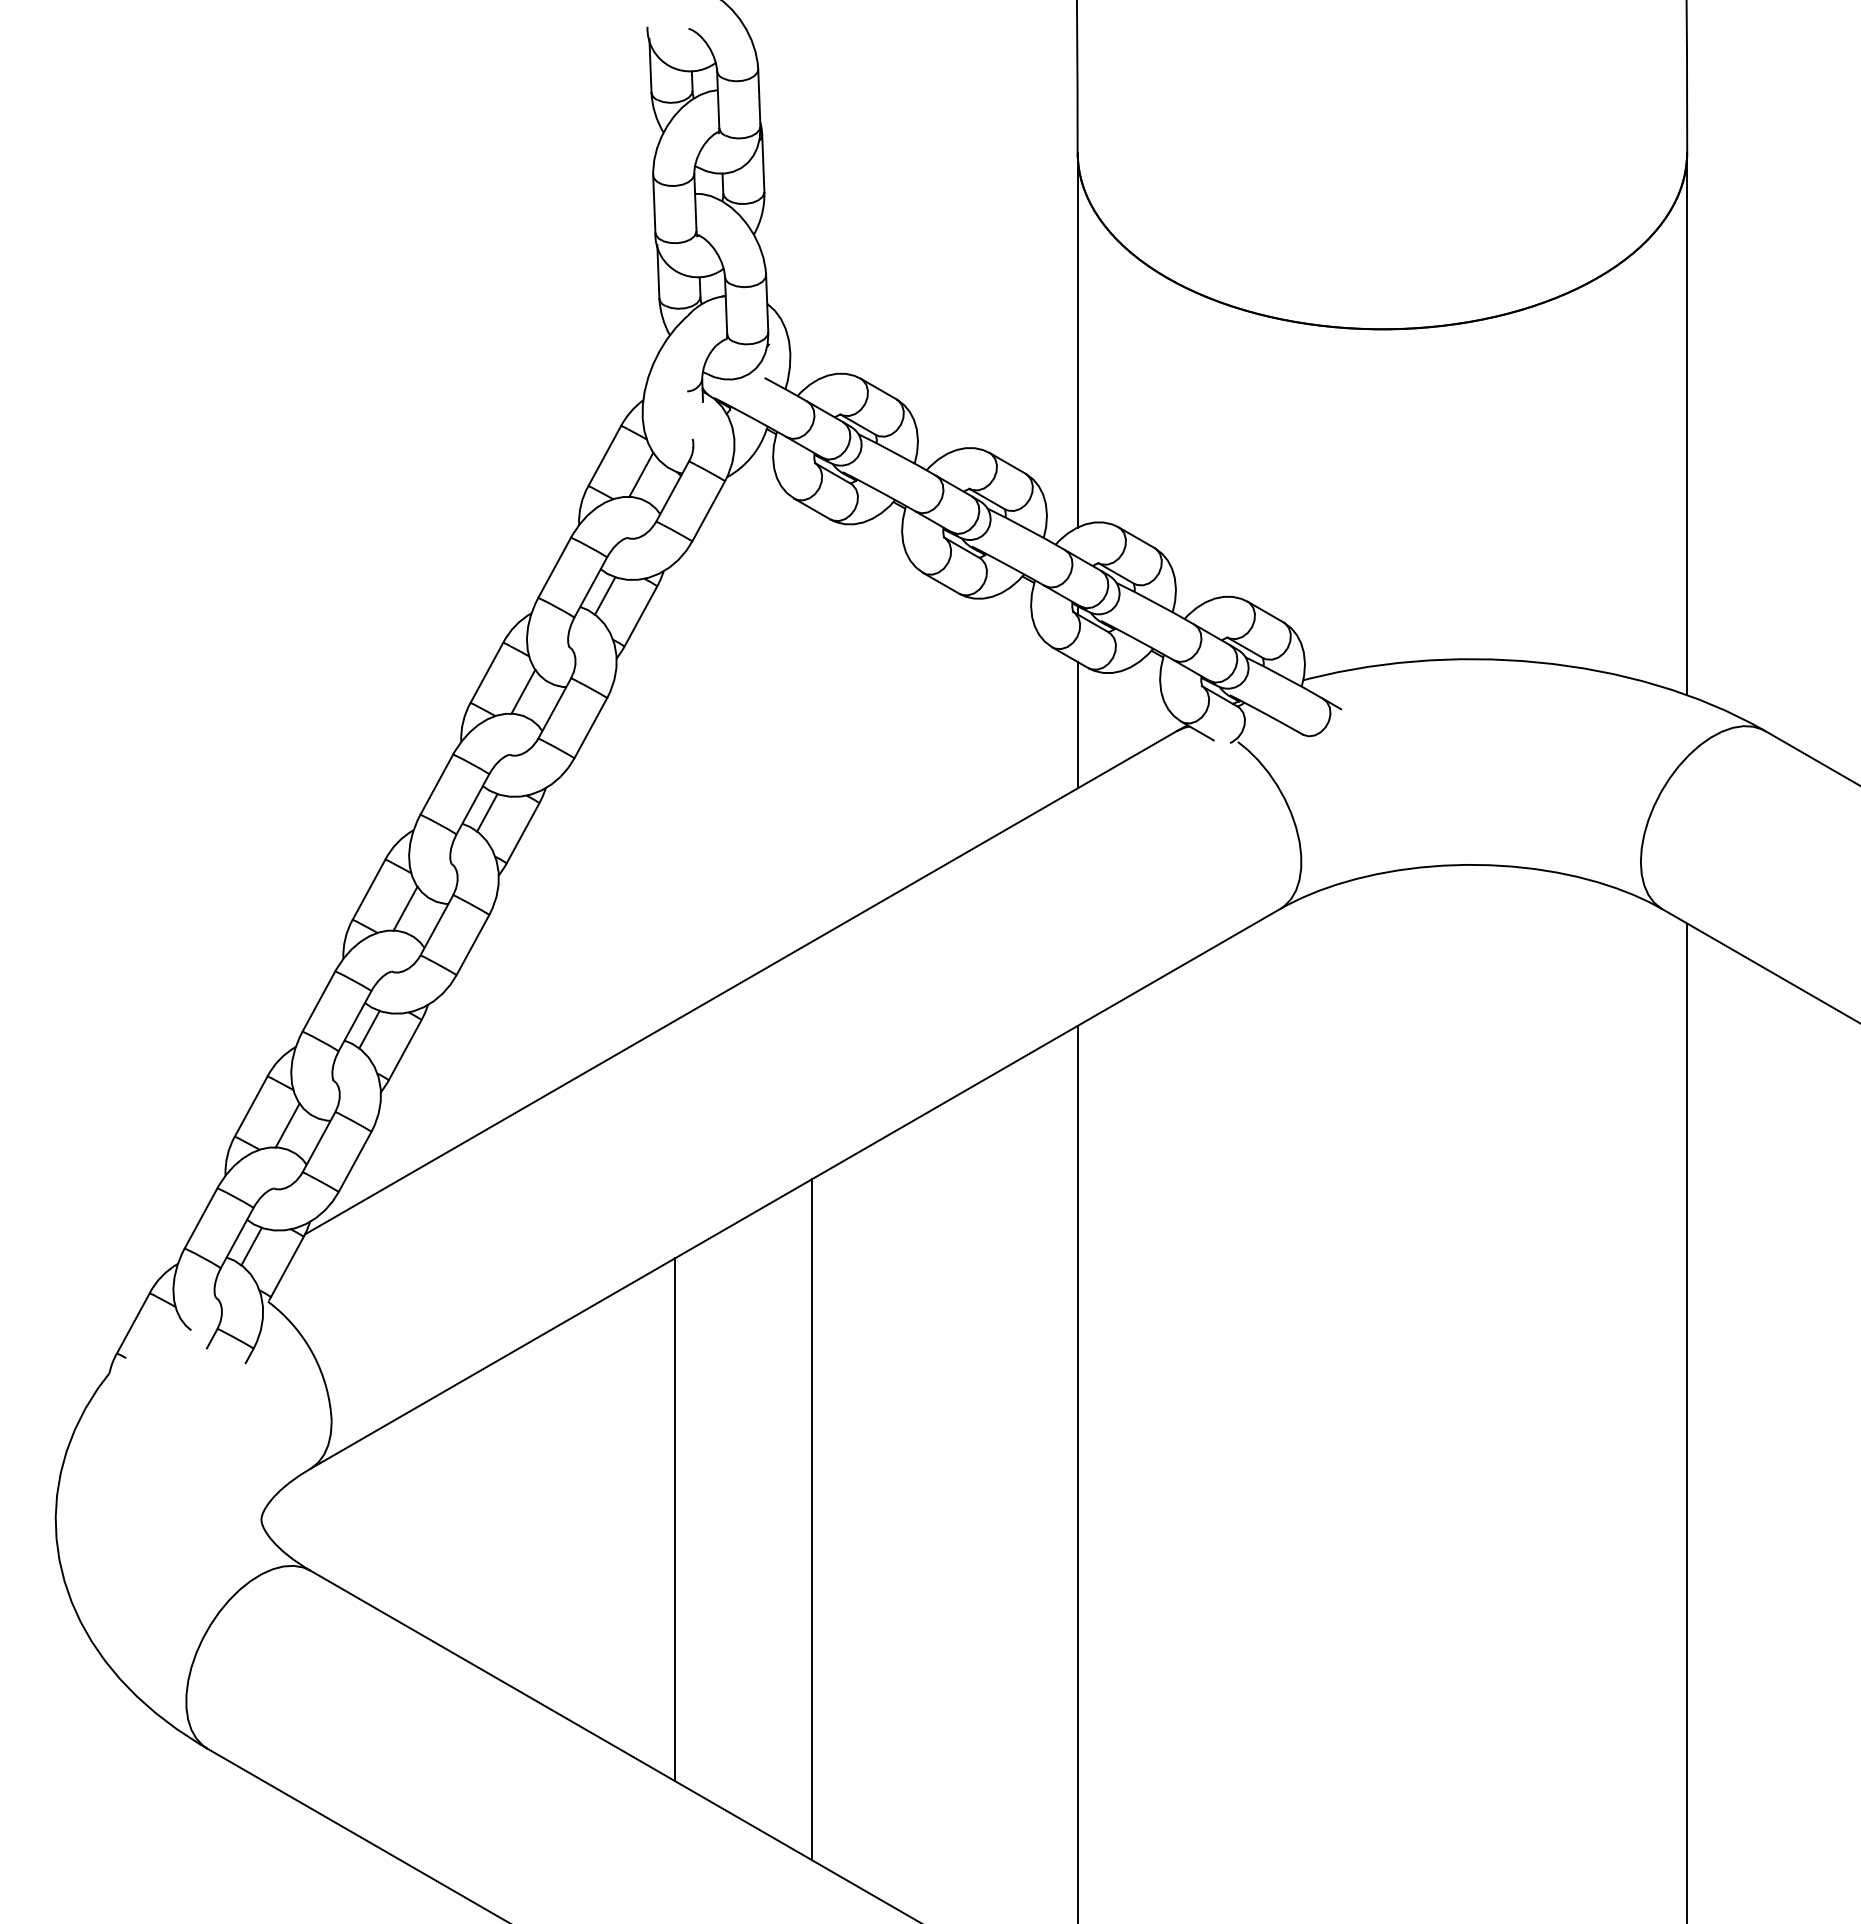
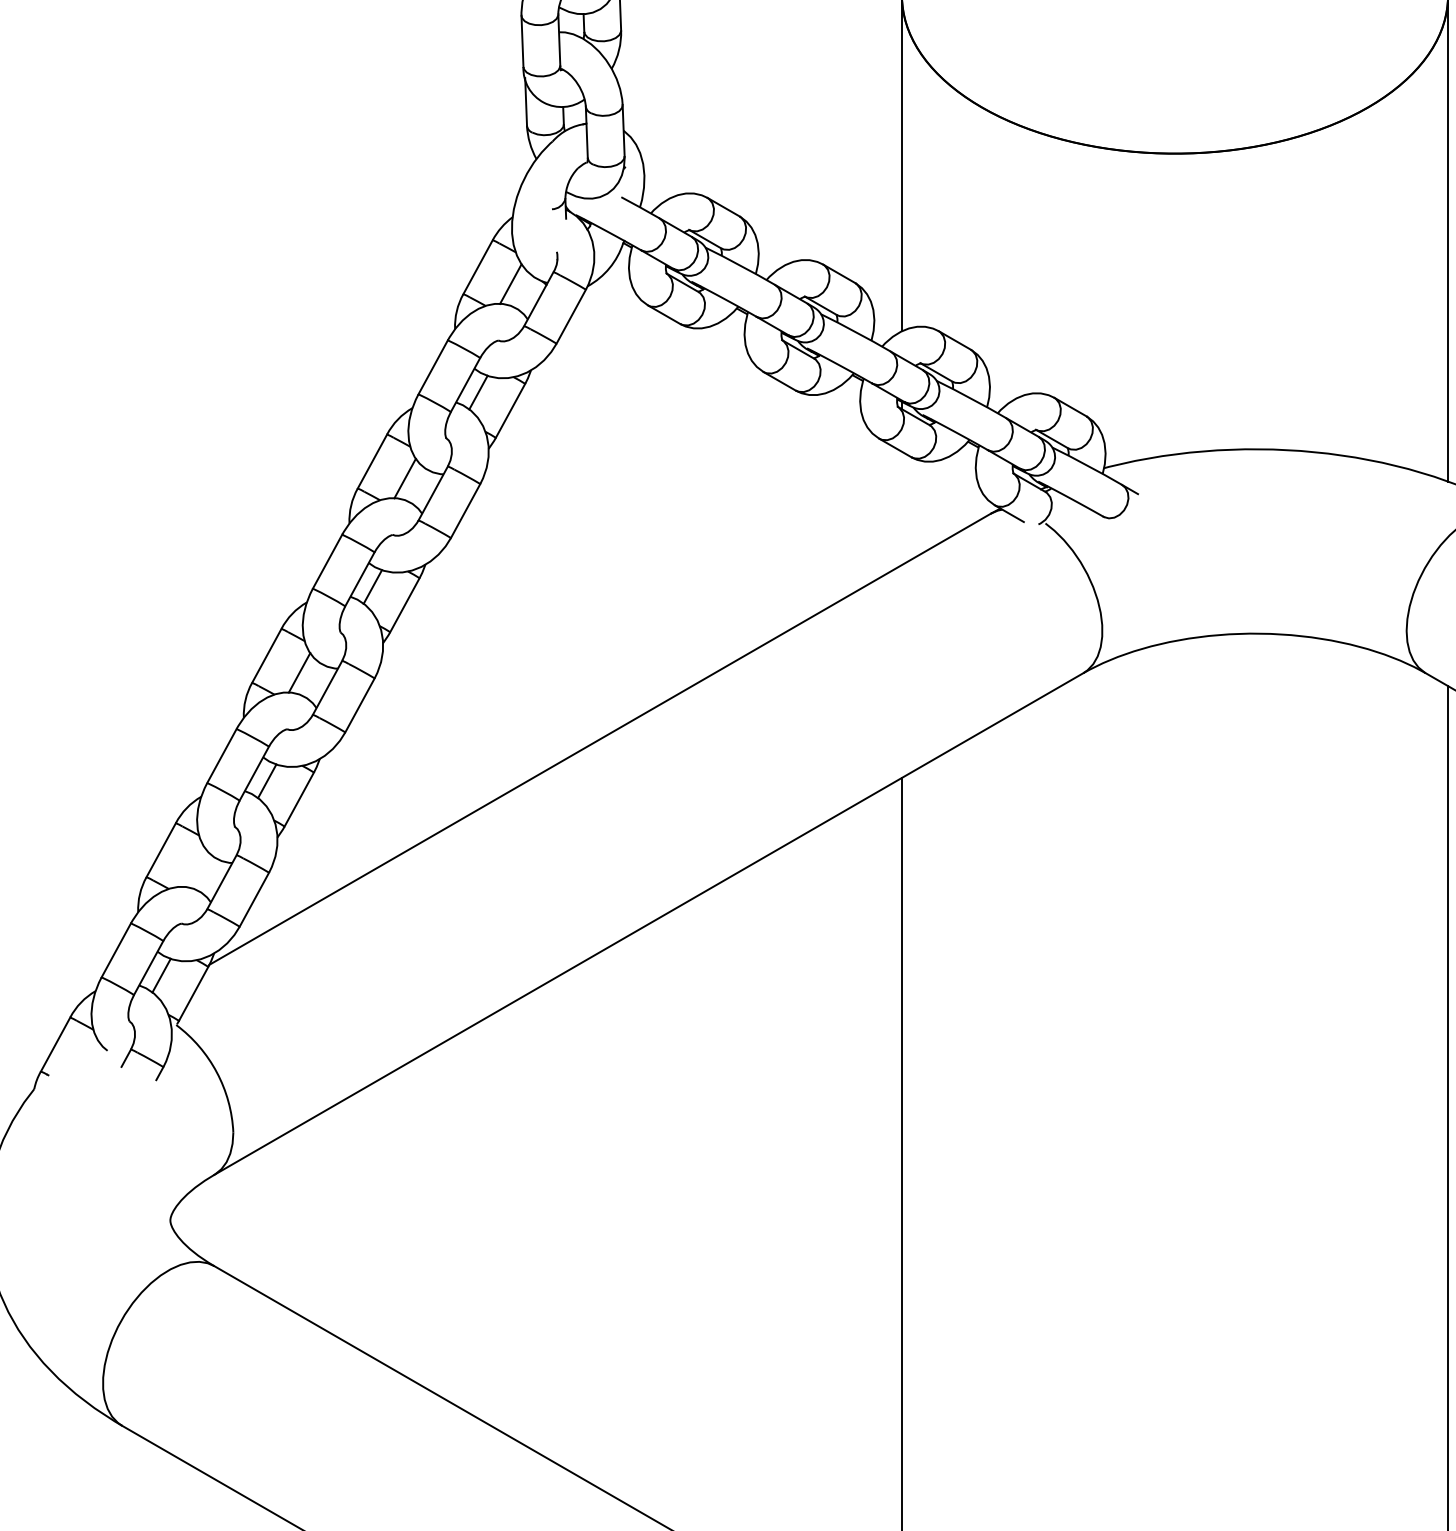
line: (1077, 724) -> (901, 507), removed
line: (287, 1125) -> (193, 867), removed
line: (675, 1519) -> (541, 1220), removed
line: (812, 1519) -> (664, 1220), removed

